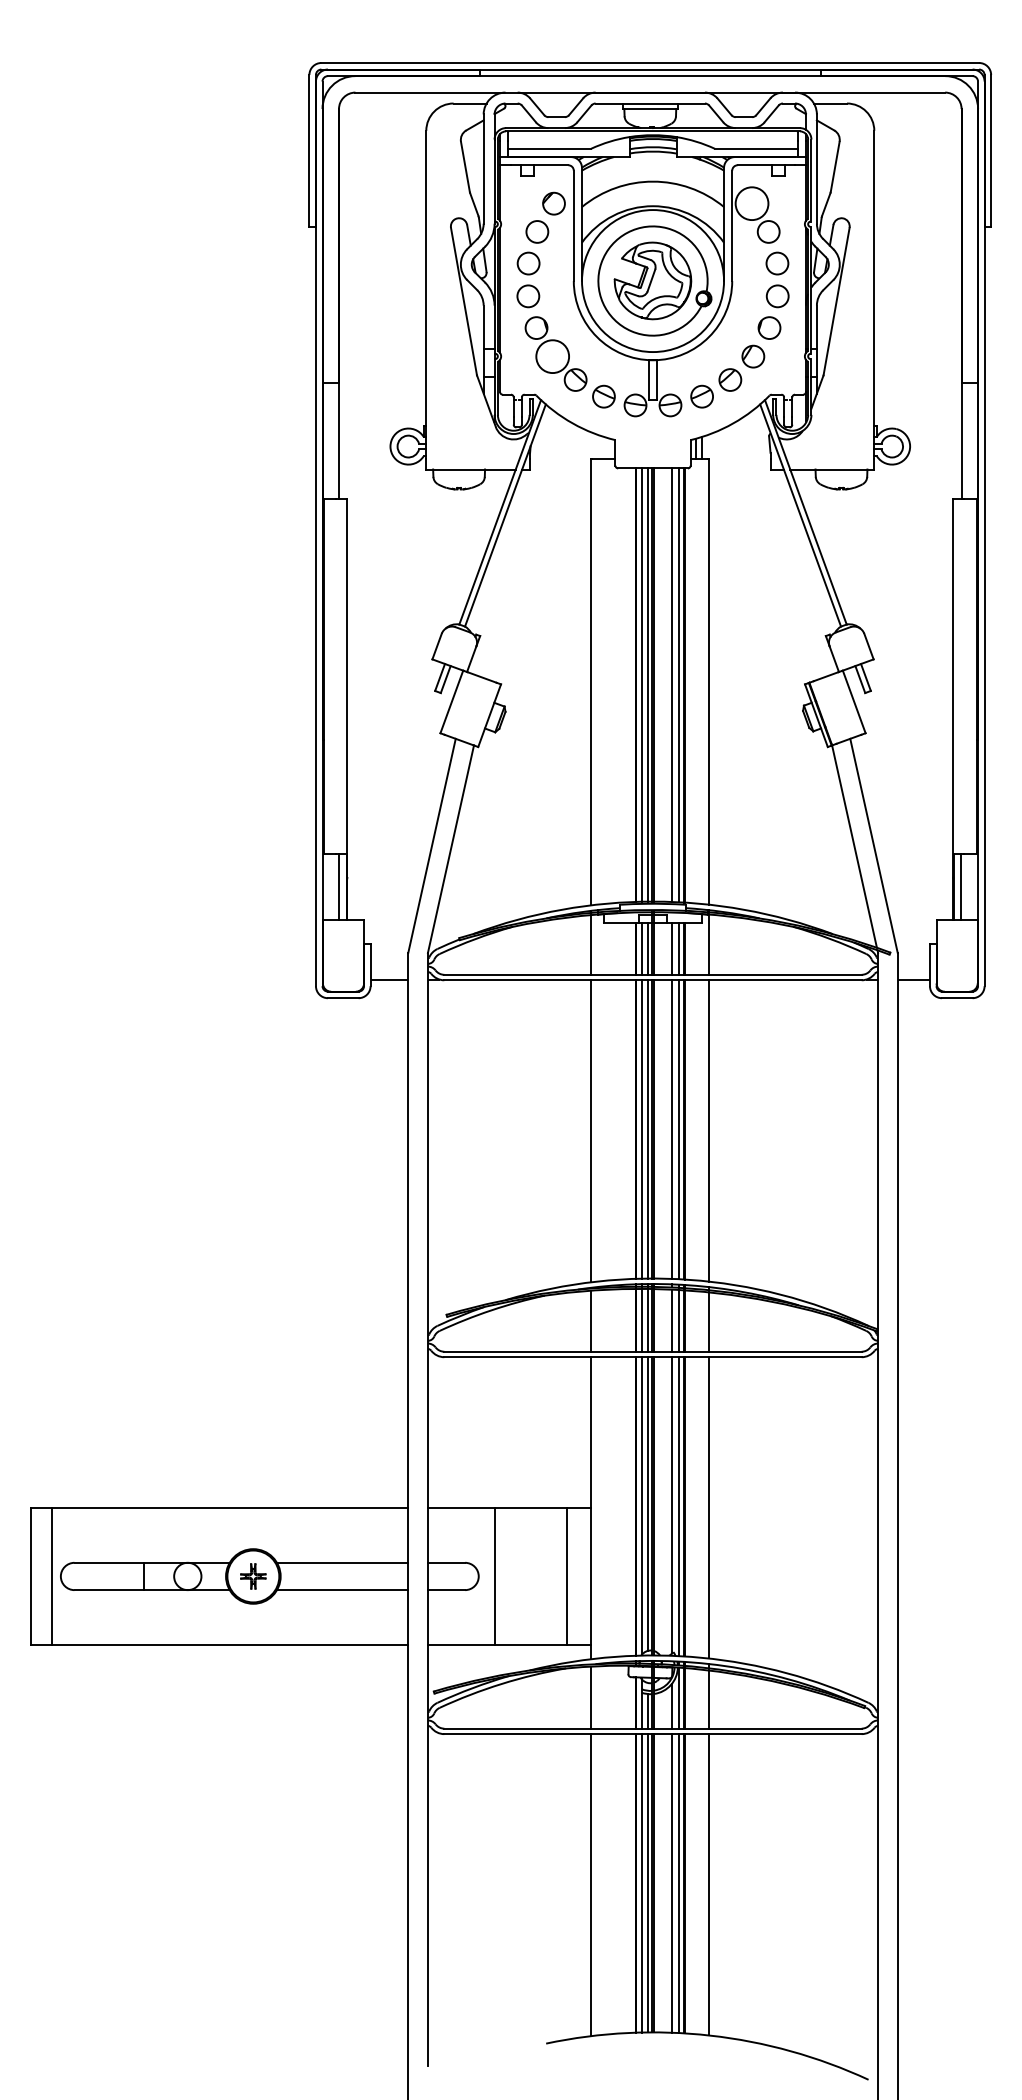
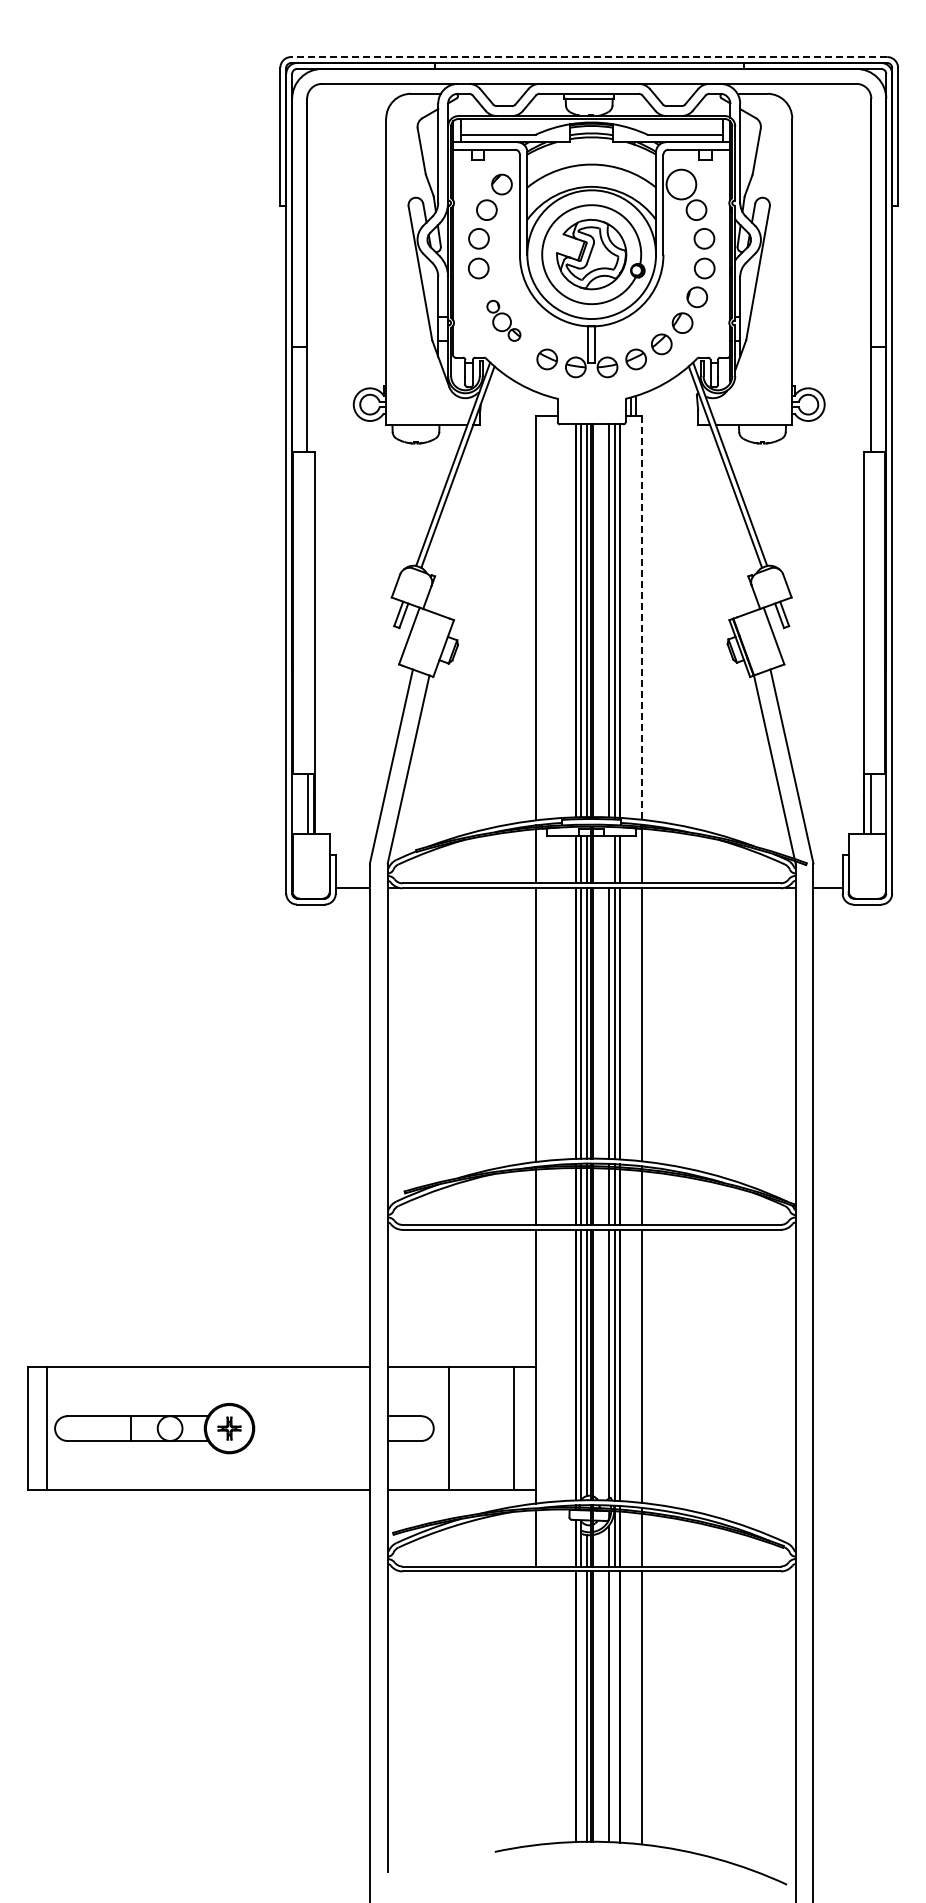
line: (649, 63) -> (588, 57), solid -> dashed
part: (555, 353) -> (503, 320), size x0.6
line: (709, 681) -> (642, 617), solid -> dashed
line: (672, 948) -> (609, 859), removed
line: (341, 1563) -> (309, 1416), removed
line: (341, 1589) -> (309, 1440), removed
line: (641, 1883) -> (581, 1706), removed
line: (678, 1883) -> (614, 1706), removed
line: (591, 1885) -> (535, 1708), removed

